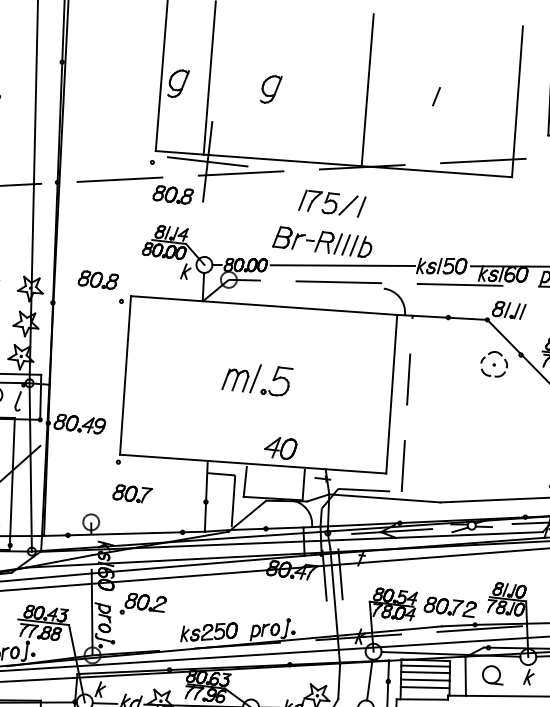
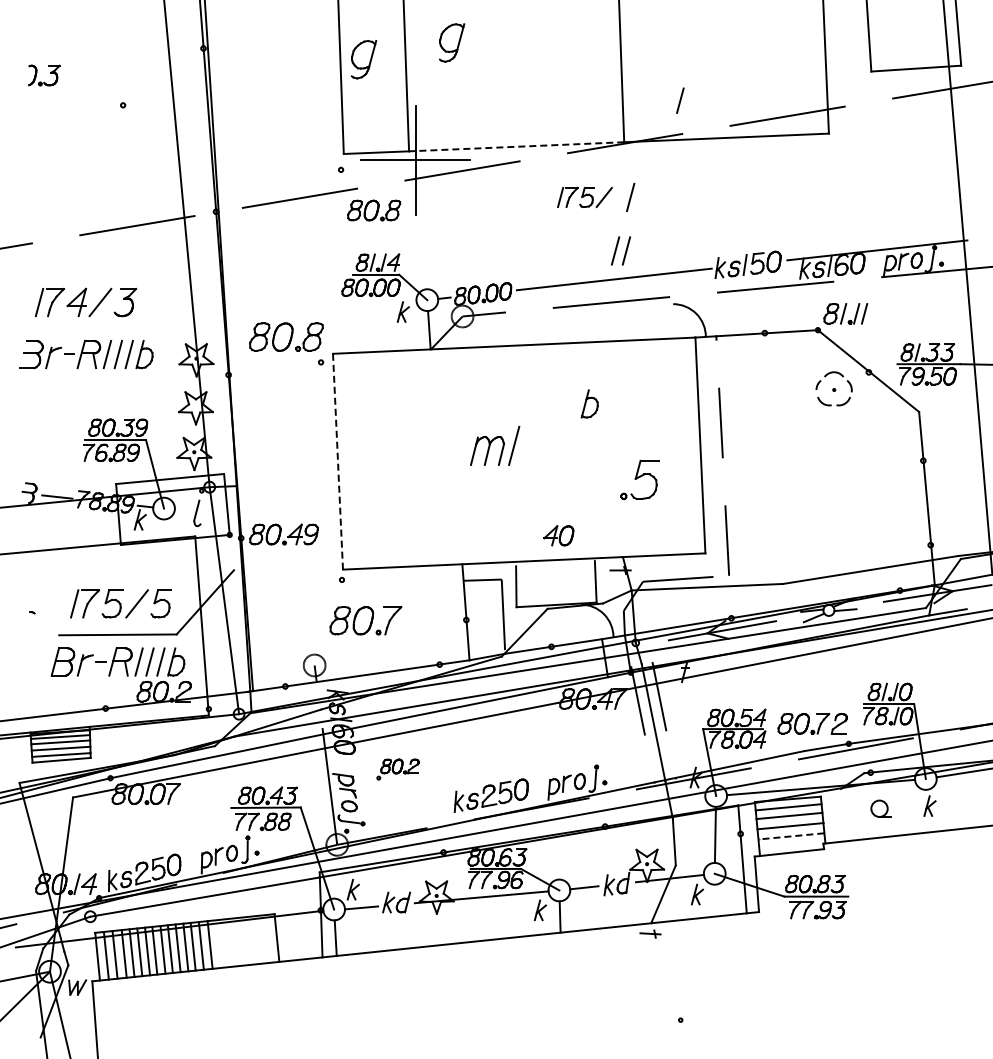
part: (271, 89) -> (452, 42), moved
line: (436, 96) -> (680, 100), moved
line: (282, 160) -> (516, 146), solid -> dashed
part: (328, 203) -> (584, 197), size x0.7
part: (307, 240) -> (562, 250), removed
part: (365, 246) -> (589, 403), moved
part: (98, 280) -> (286, 337), size x1.4
line: (125, 375) -> (337, 461), solid -> dashed
part: (276, 380) -> (639, 479), moved
part: (280, 448) -> (558, 535), size x0.7
part: (132, 493) -> (365, 620), size x1.4
part: (142, 605) -> (397, 769), size x0.7
part: (492, 674) -> (880, 808), size x0.7
line: (465, 676) -> (844, 814), removed
line: (424, 687) -> (790, 836), solid -> dashed

